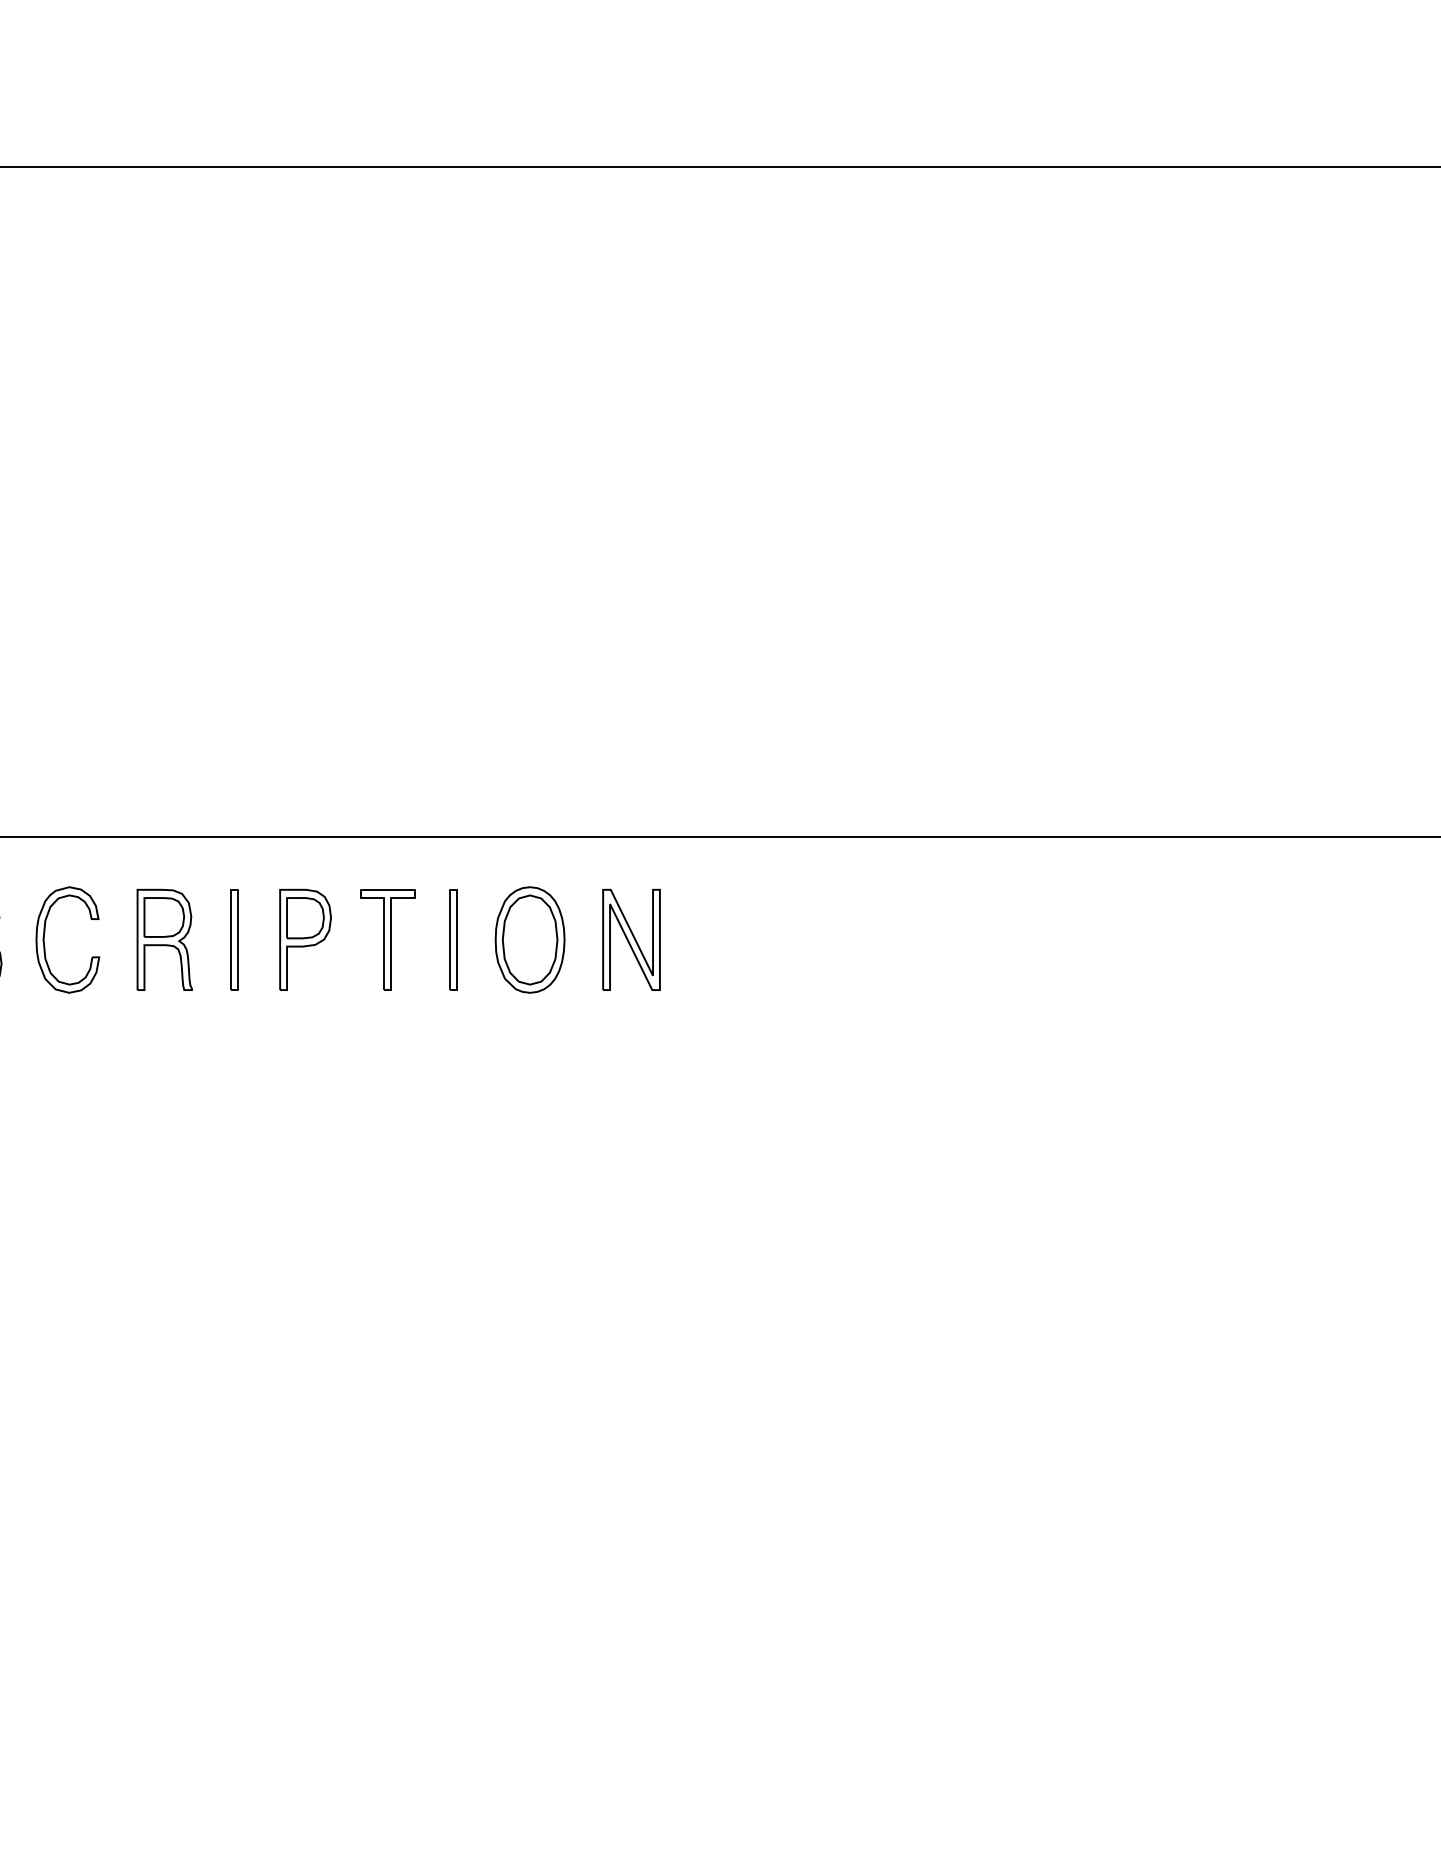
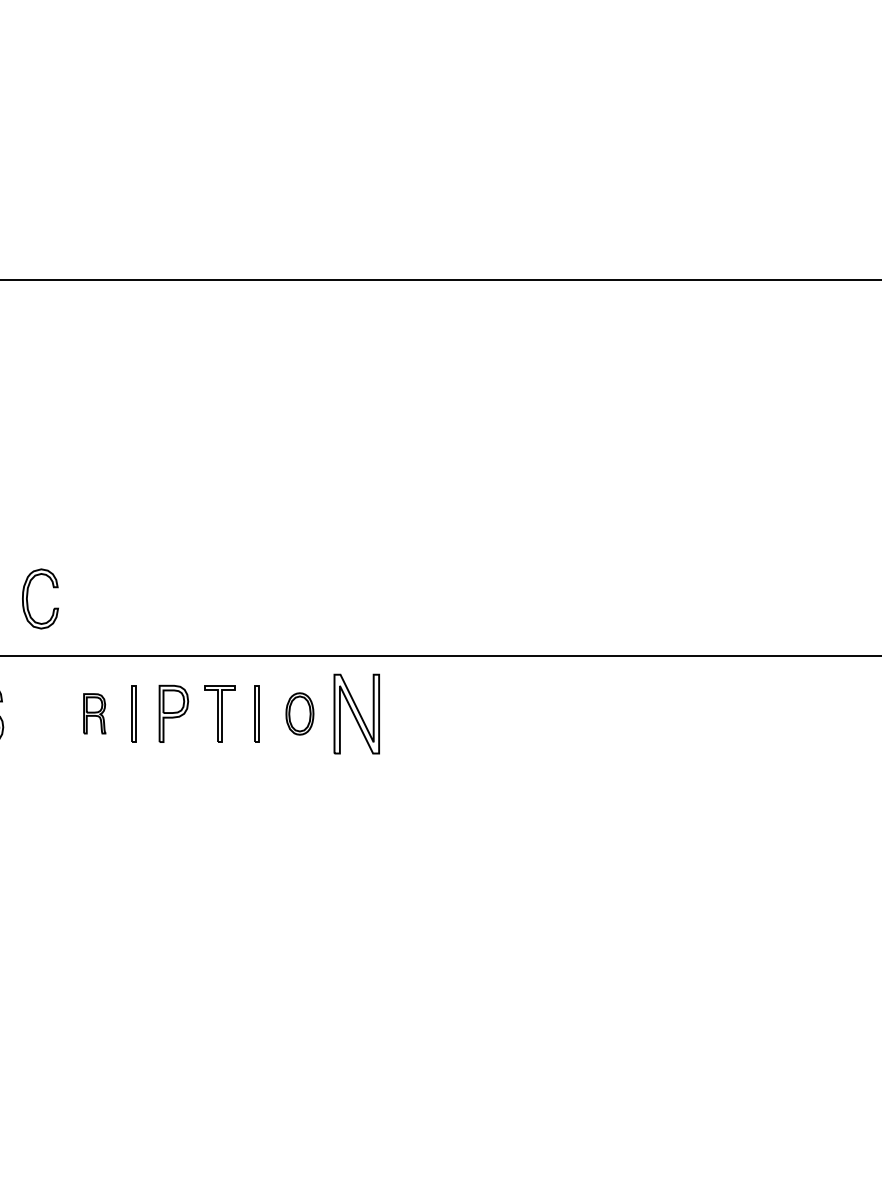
part: (46, 933) -> (28, 595), moved
part: (164, 939) -> (94, 713), size x0.7
part: (529, 939) -> (299, 713), size x0.7
part: (630, 939) -> (356, 713), size x1.4

